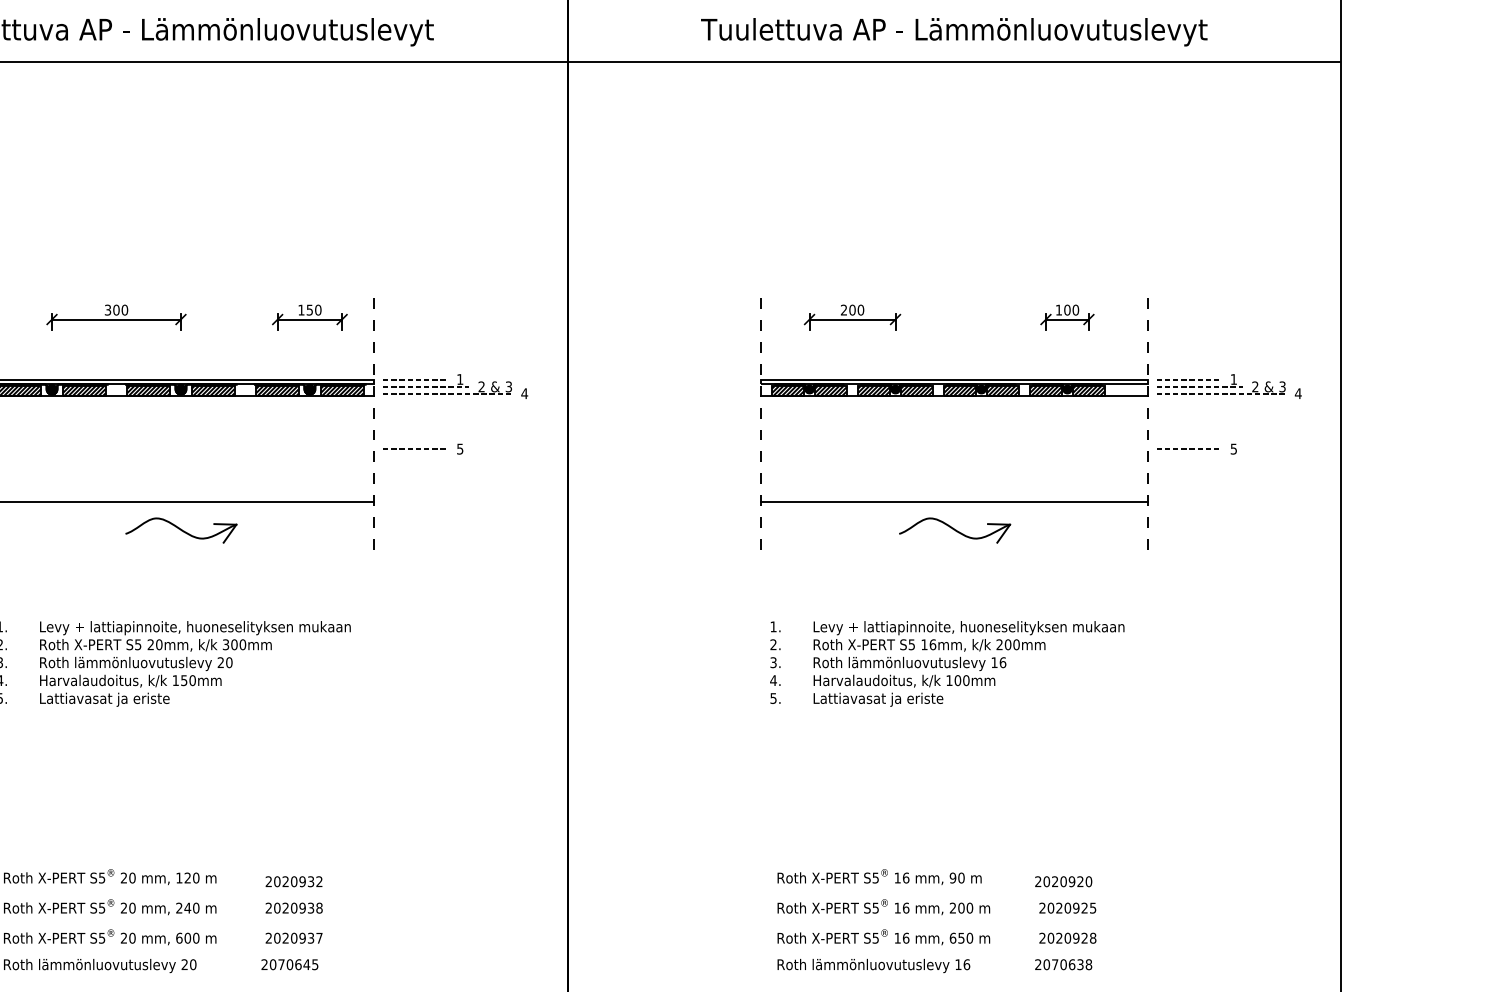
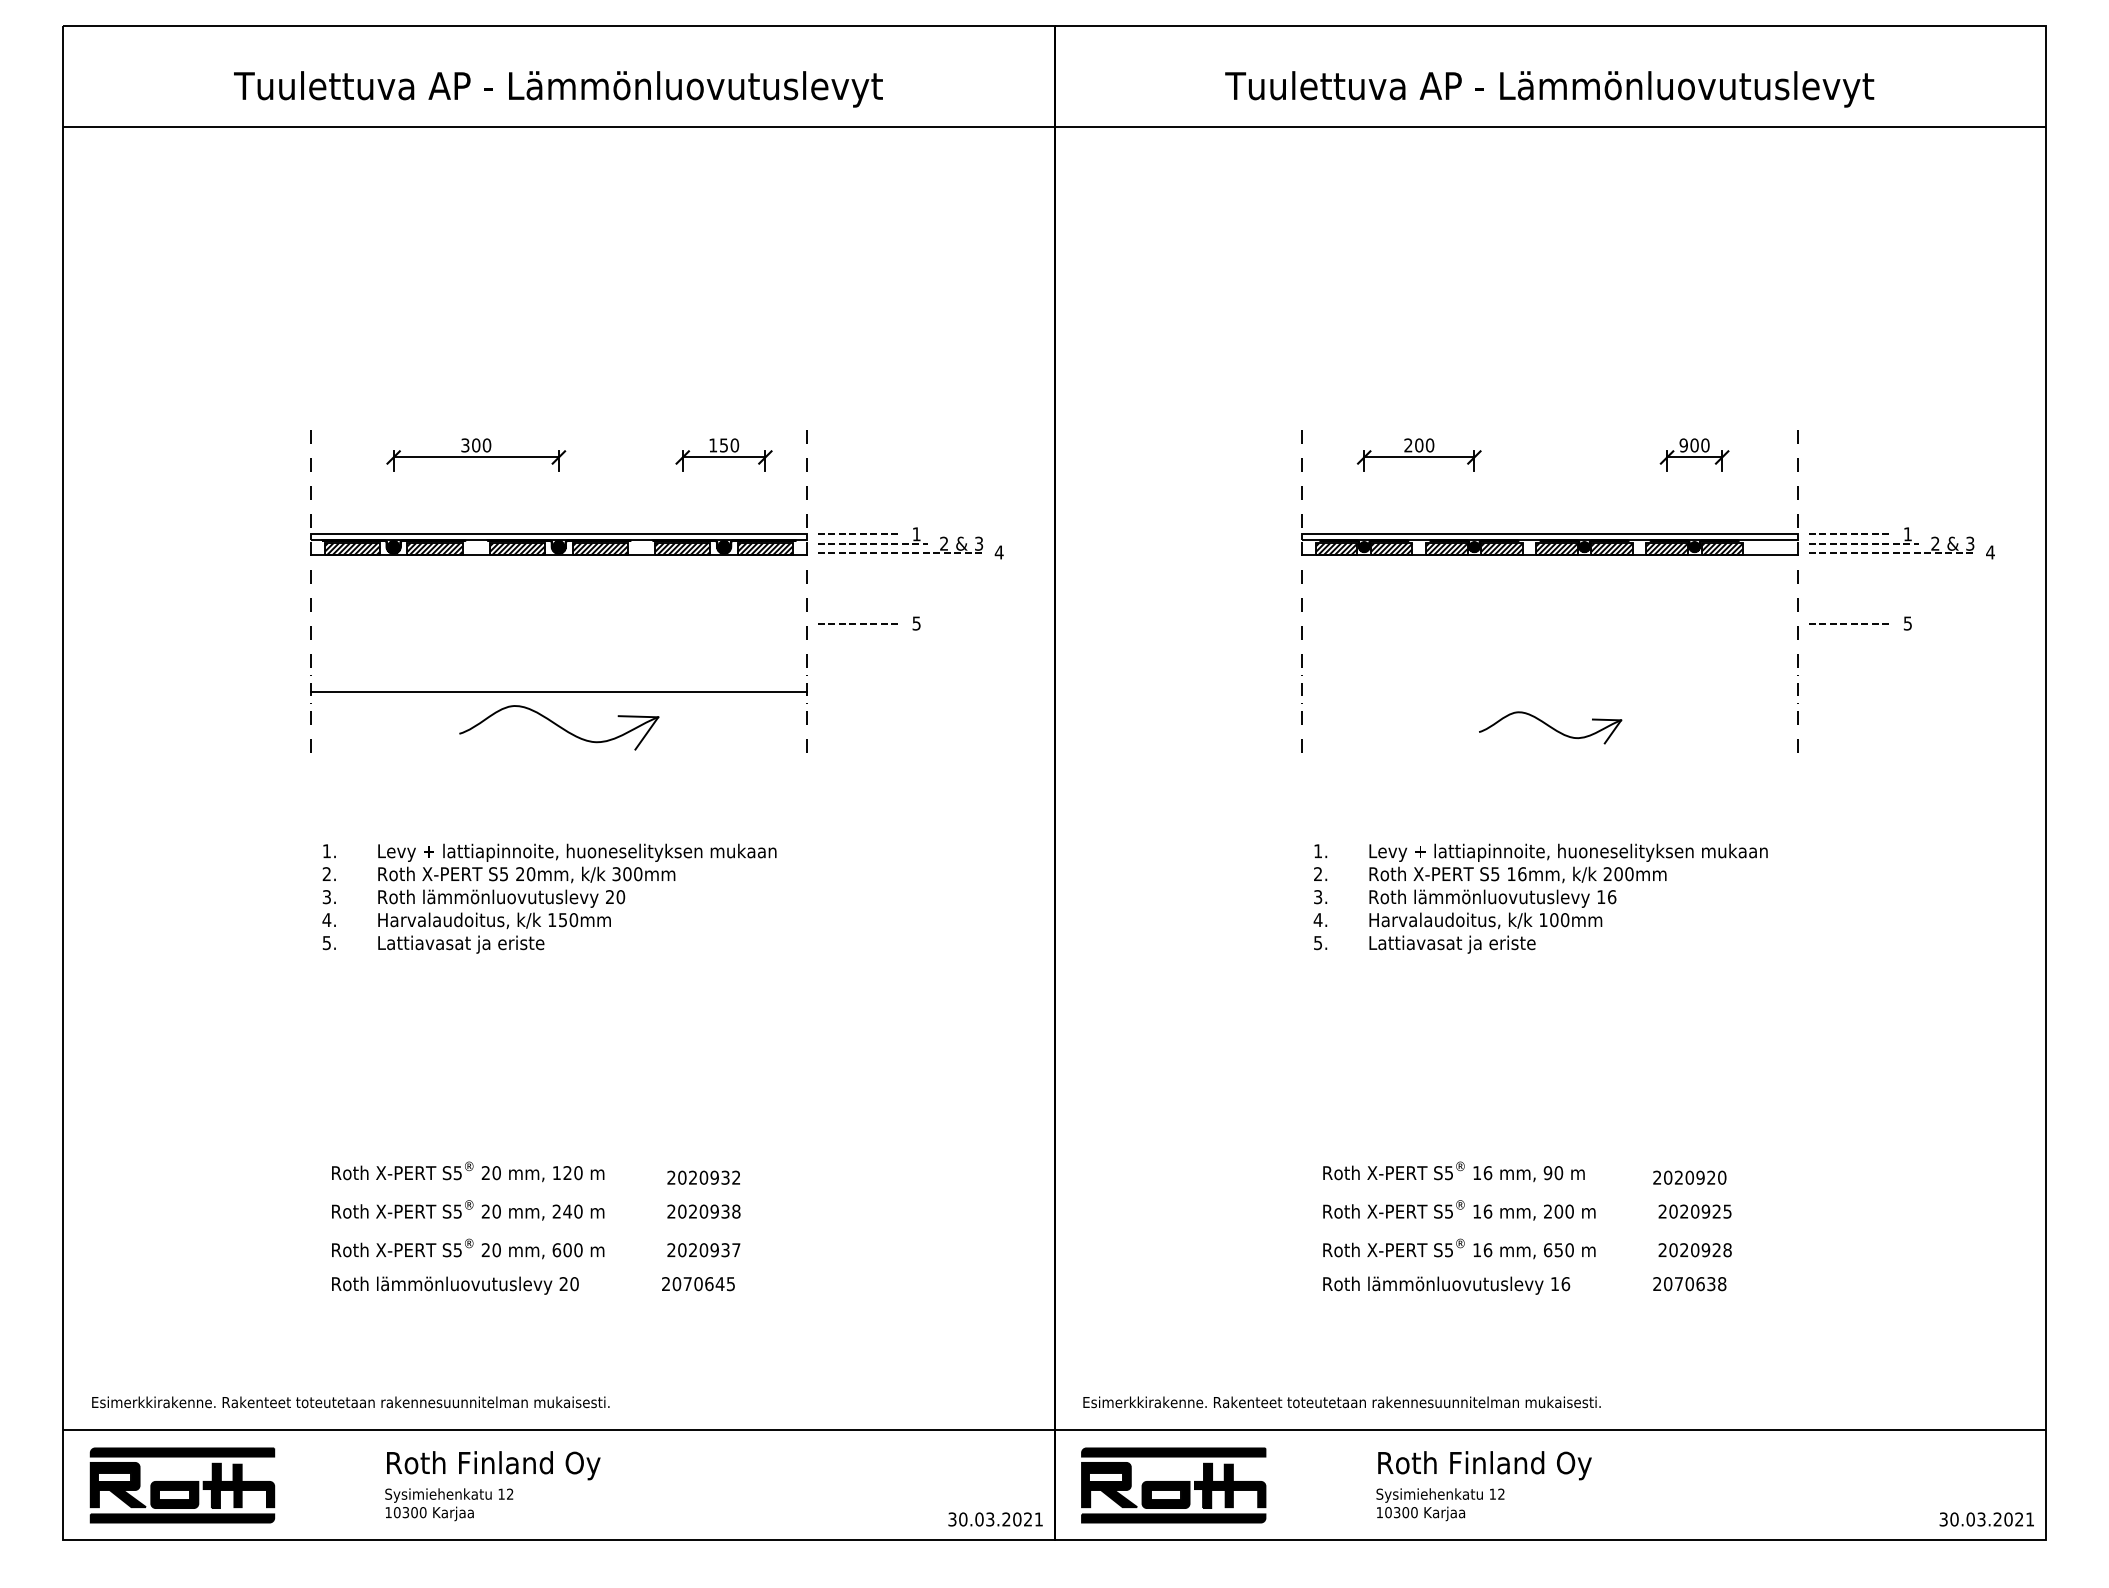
text: (1058, 310) -> (1683, 445), 100 -> 900
line: (954, 502) -> (1549, 691), removed
part: (180, 530) -> (558, 727), size x1.4

